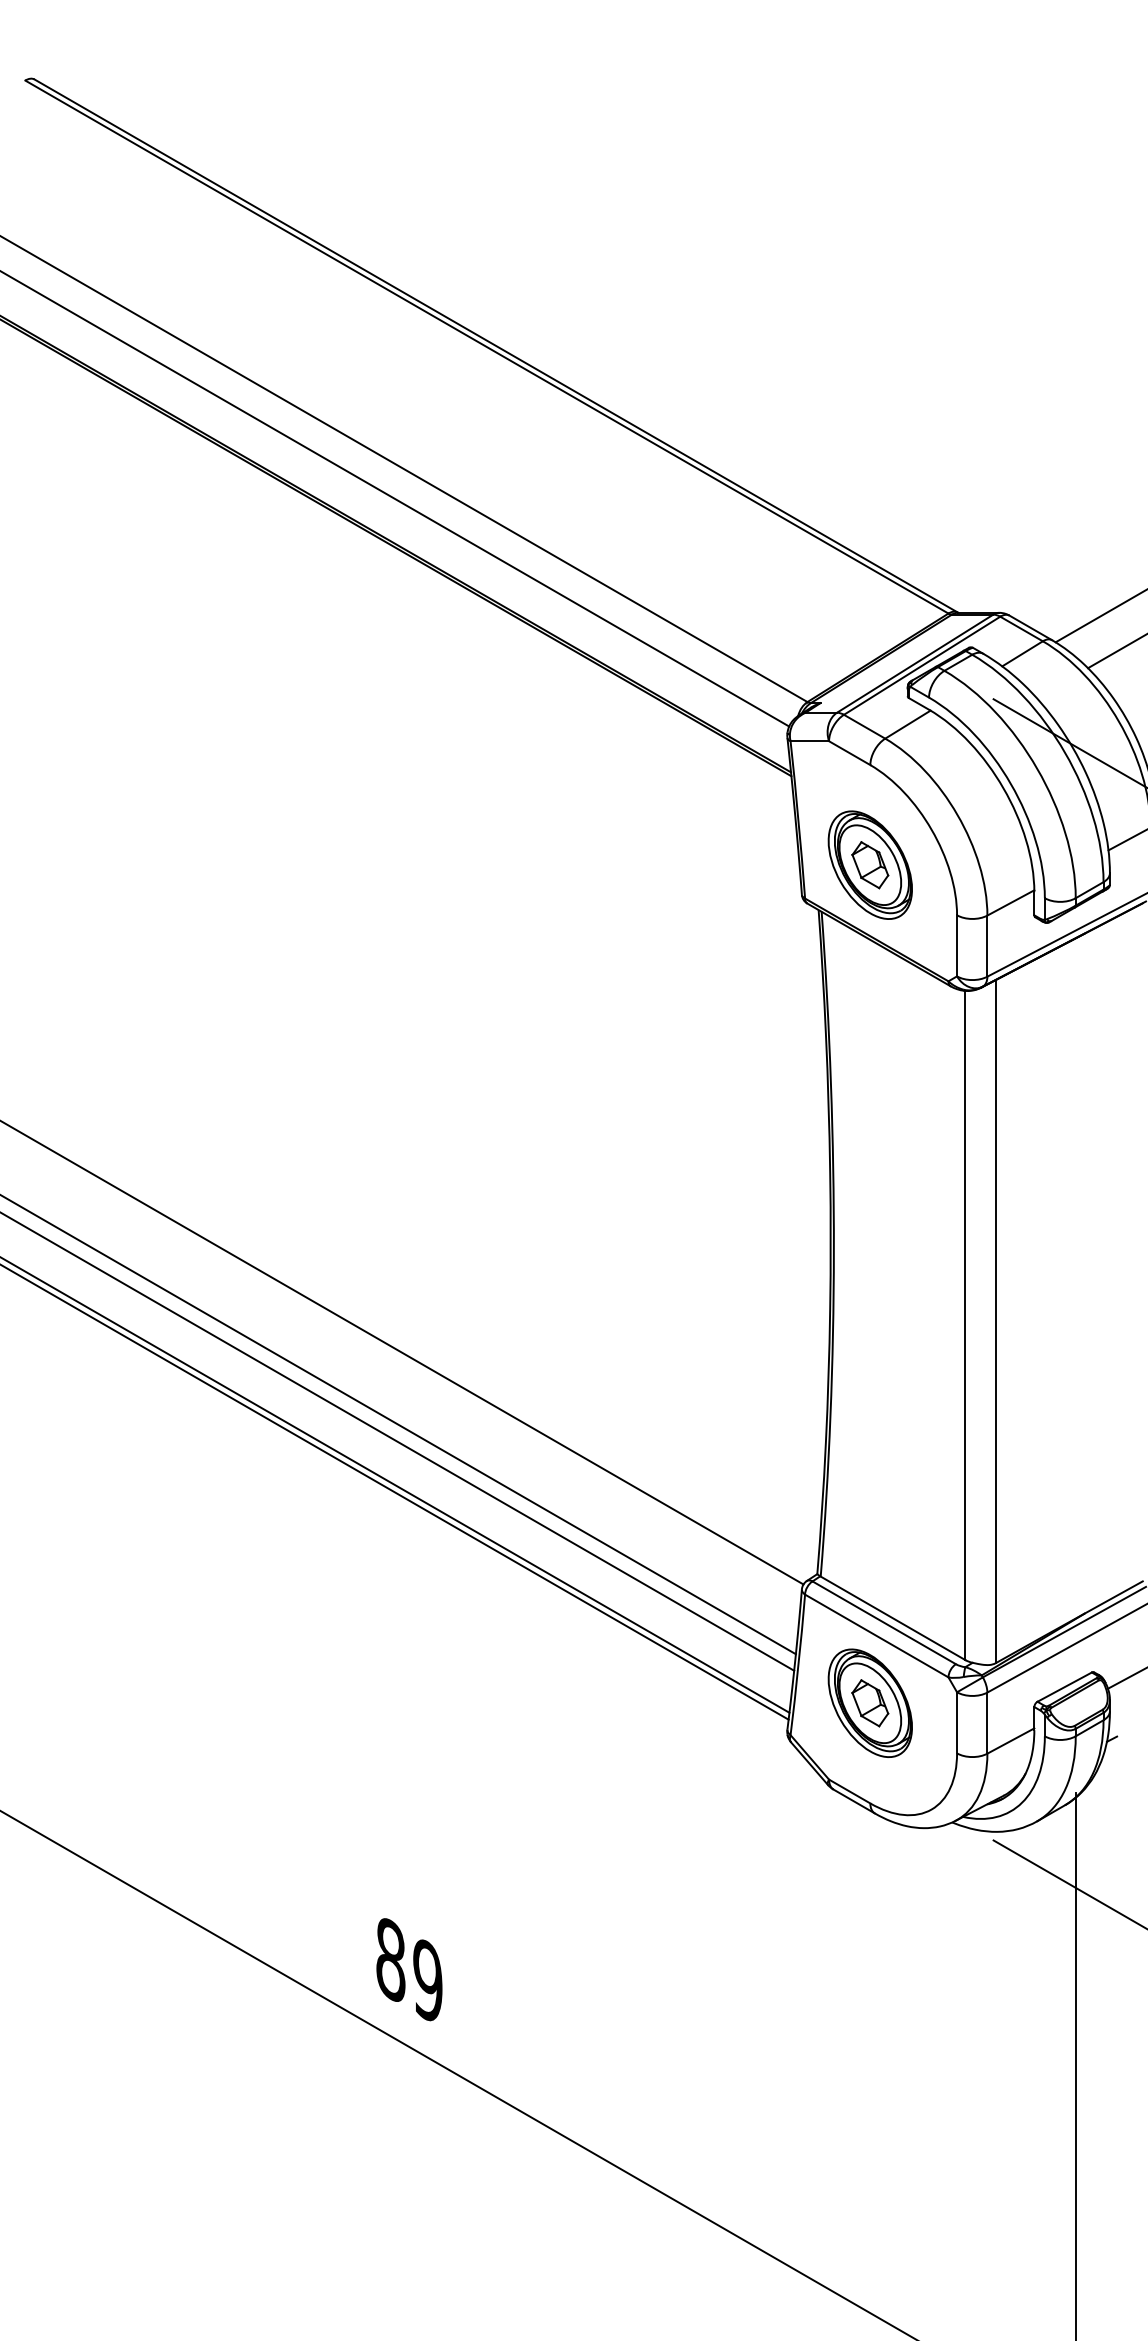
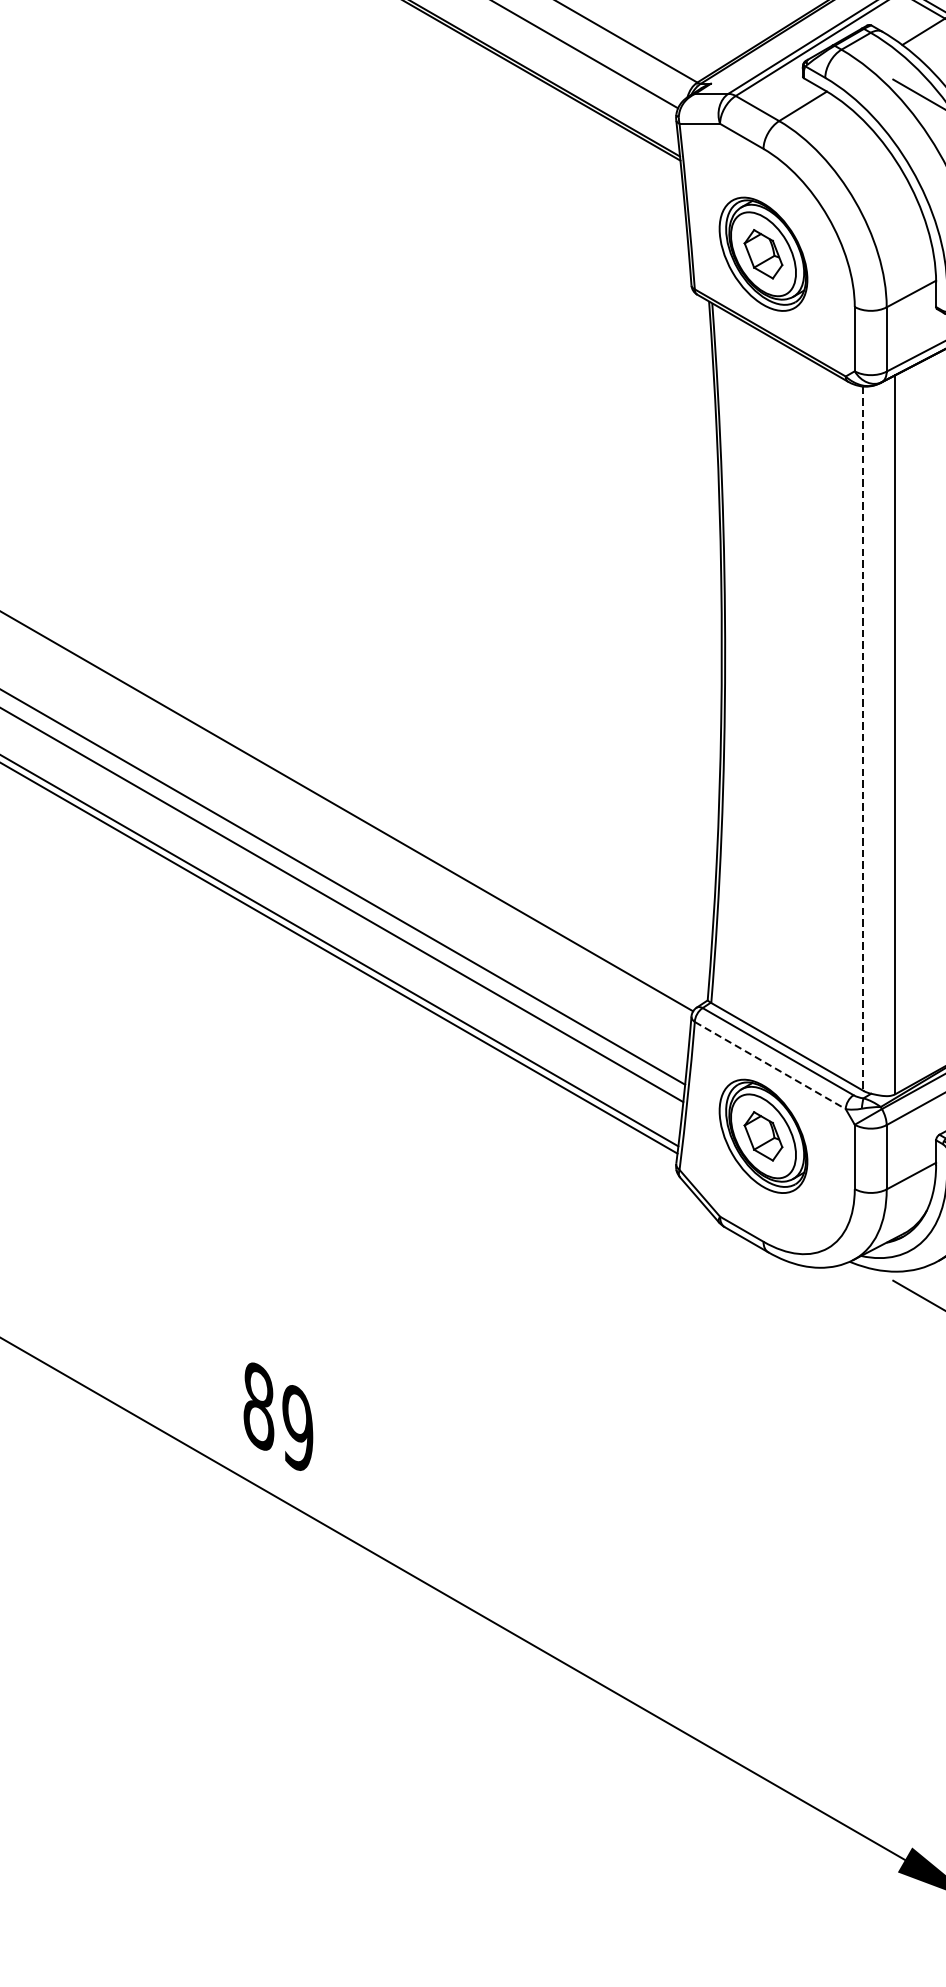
line: (965, 1325) -> (863, 738), solid -> dashed
line: (876, 1636) -> (769, 1066), solid -> dashed

